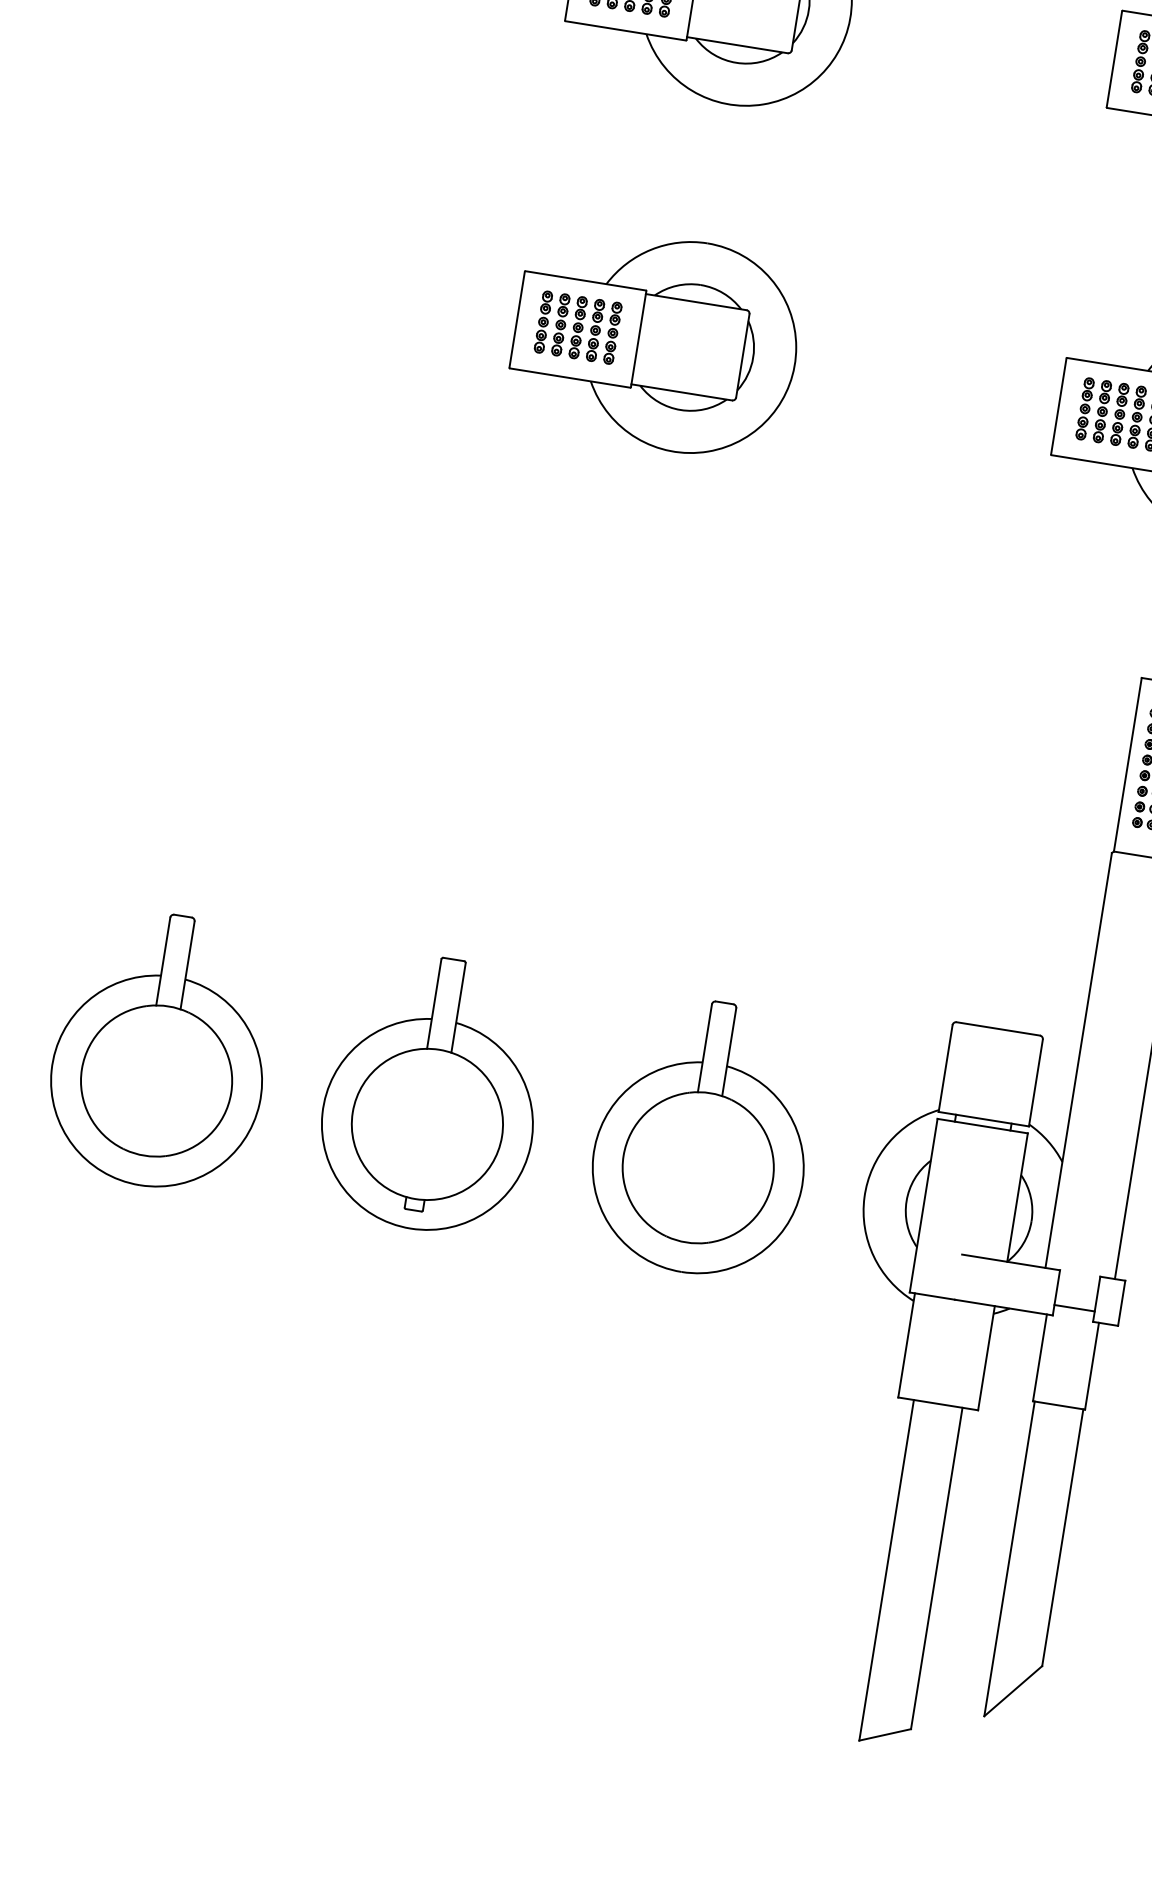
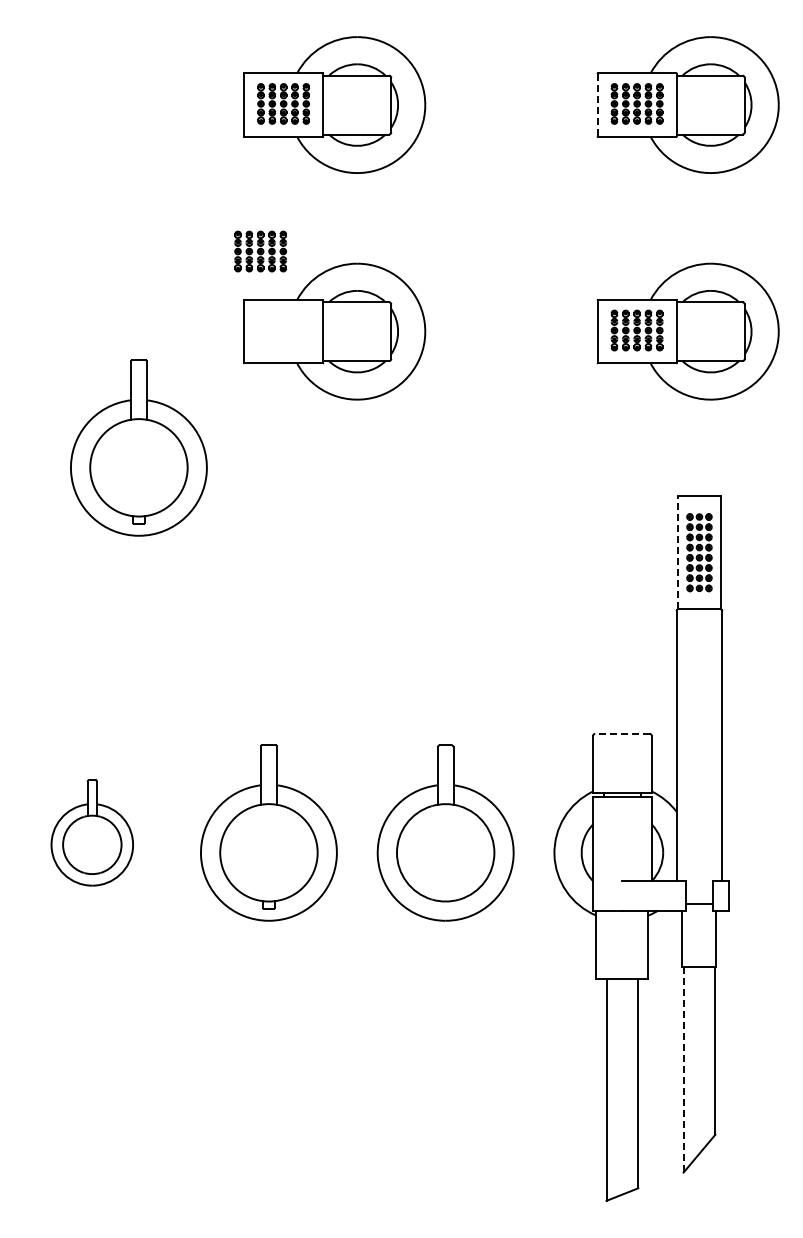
line: (1114, 58) -> (597, 104), solid -> dashed
part: (577, 327) -> (260, 251), moved
part: (327, 471) -> (138, 447), added
line: (1127, 764) -> (677, 552), solid -> dashed
line: (996, 1028) -> (621, 733), solid -> dashed
part: (162, 1049) -> (92, 832), size x0.6
line: (1009, 1558) -> (683, 1069), solid -> dashed

